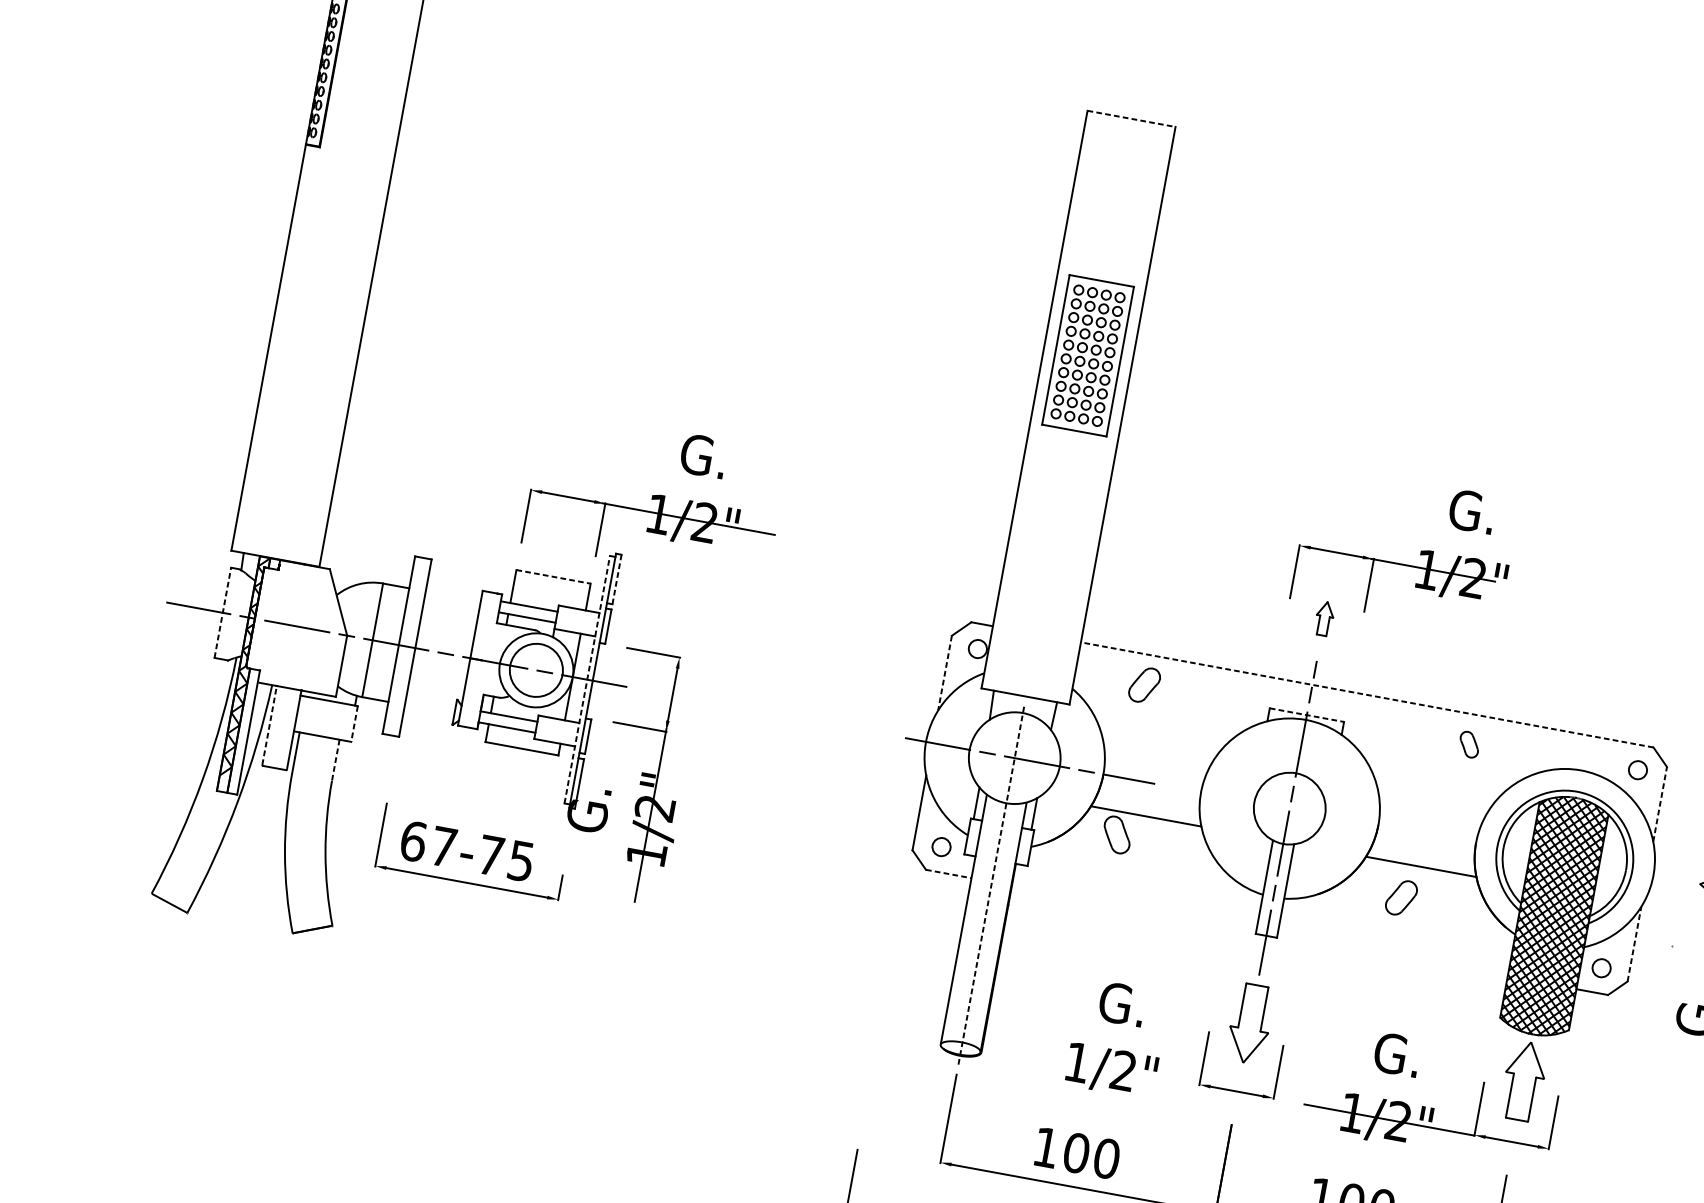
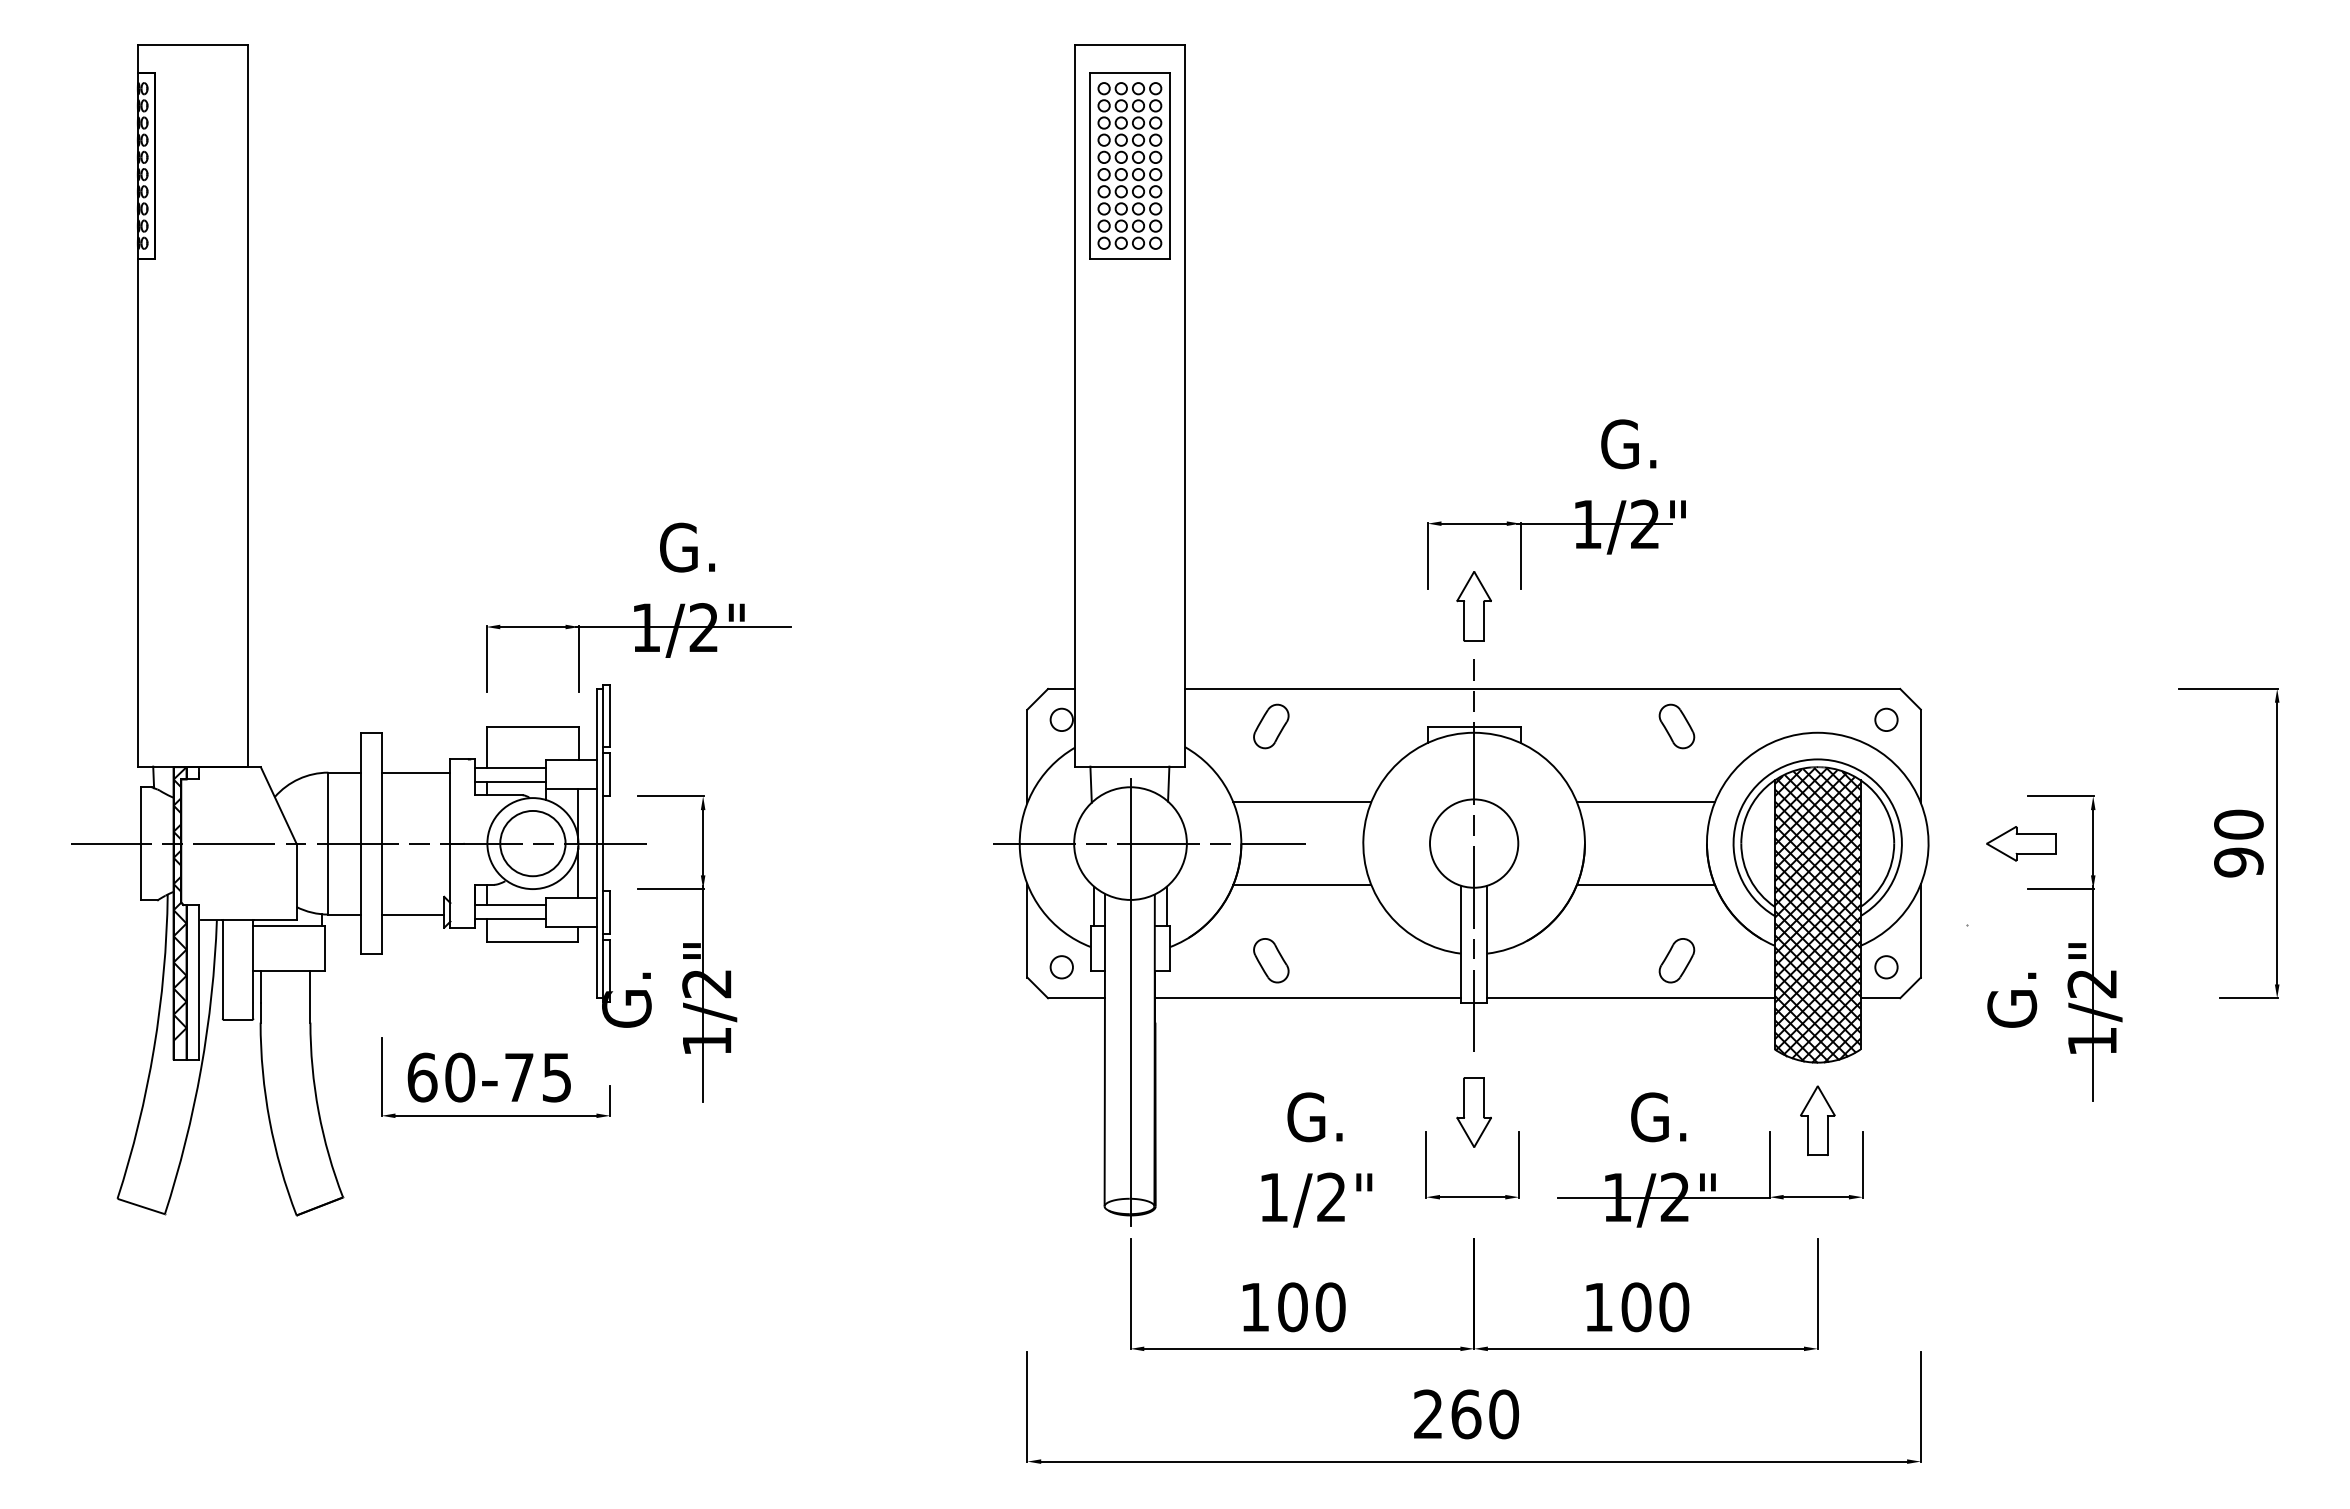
line: (1131, 119) -> (1129, 45), dashed -> solid
part: (1087, 355) -> (1129, 165), moved
line: (554, 576) -> (533, 726), dashed -> solid
line: (617, 579) -> (610, 715), dashed -> solid
line: (452, 596) -> (415, 772), added
line: (223, 612) -> (141, 843), dashed -> solid
part: (1324, 618) -> (1473, 606), size x1.67
line: (945, 673) -> (1027, 756), dashed -> solid
line: (587, 679) -> (596, 843), dashed -> solid
line: (1367, 694) -> (1542, 688), dashed -> solid
line: (429, 709) -> (412, 914), added
line: (1307, 714) -> (1474, 726), dashed -> solid
line: (269, 724) -> (222, 968), dashed -> solid
line: (354, 724) -> (325, 949), dashed -> solid
part: (1468, 744) -> (1676, 726), size x1.43
line: (1158, 750) -> (1302, 802), added
line: (335, 760) -> (310, 996), dashed -> solid
line: (1432, 800) -> (1645, 802), added
line: (1659, 804) -> (1920, 756), dashed -> solid
part: (1117, 834) -> (1271, 960), moved
text: (444, 846) -> (460, 1077), 67-75 -> 60-75
line: (949, 874) -> (1077, 998), dashed -> solid
line: (991, 885) -> (1130, 1002), dashed -> solid
part: (1401, 897) -> (1676, 960), moved
line: (1133, 908) -> (1307, 998), added
line: (1634, 943) -> (1920, 930), dashed -> solid
line: (1392, 955) -> (1630, 998), added
part: (1249, 1023) -> (1473, 1112), size x0.71
part: (1523, 1080) -> (1817, 1120), size x0.71

